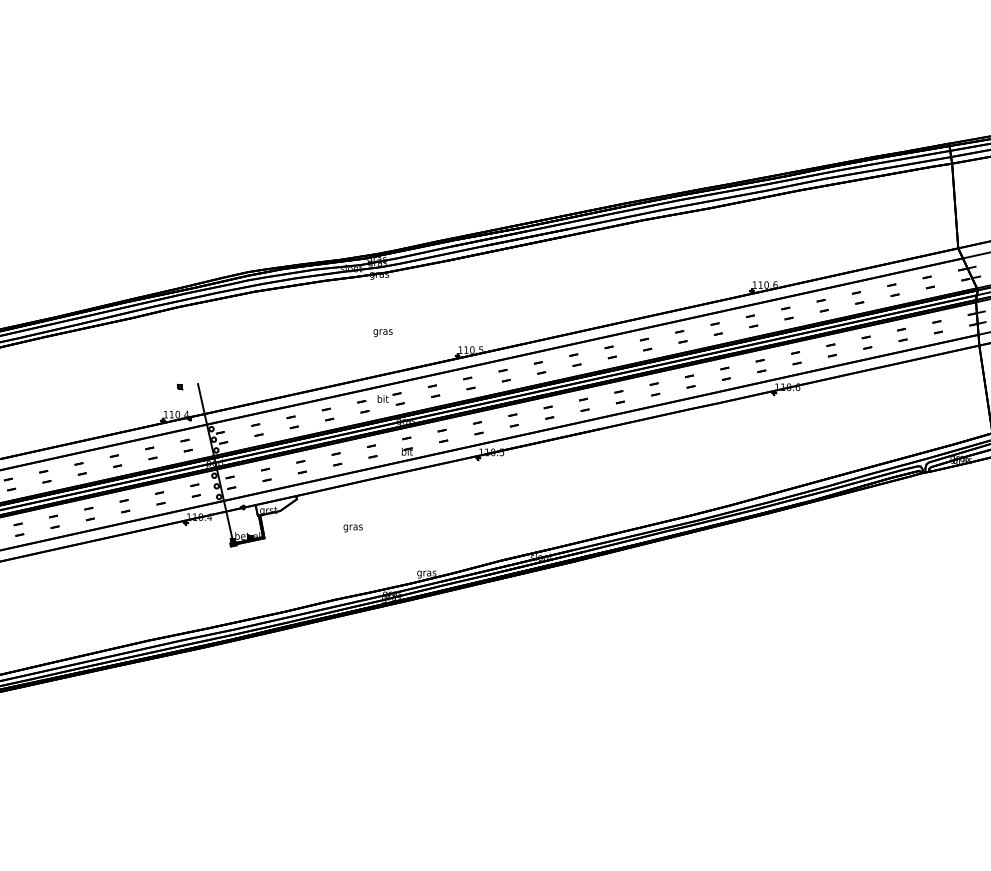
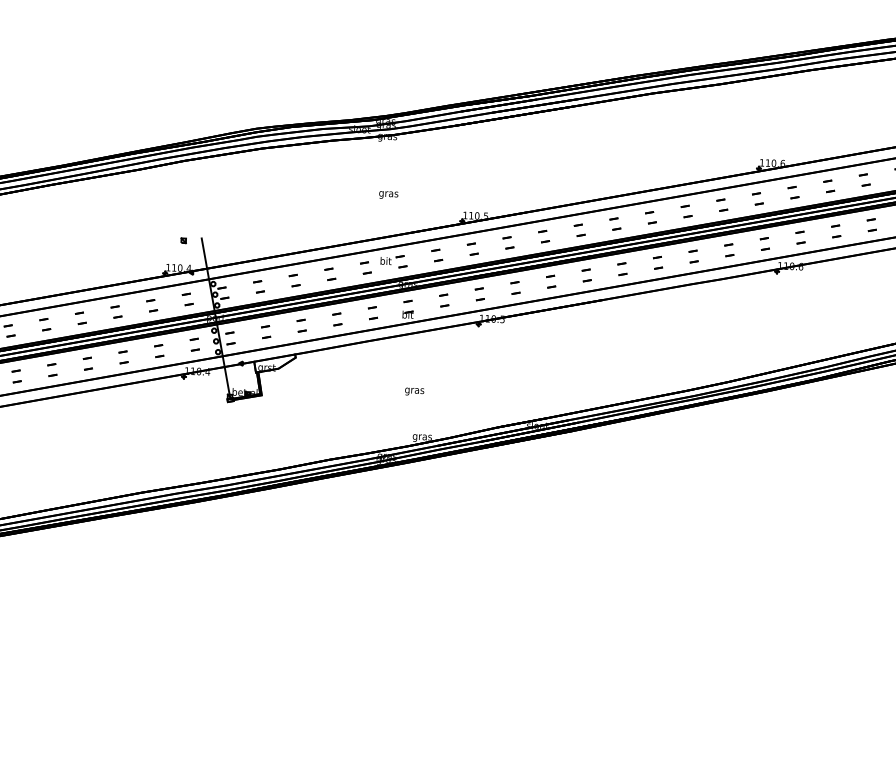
text: (352, 528) -> (413, 391), moved

